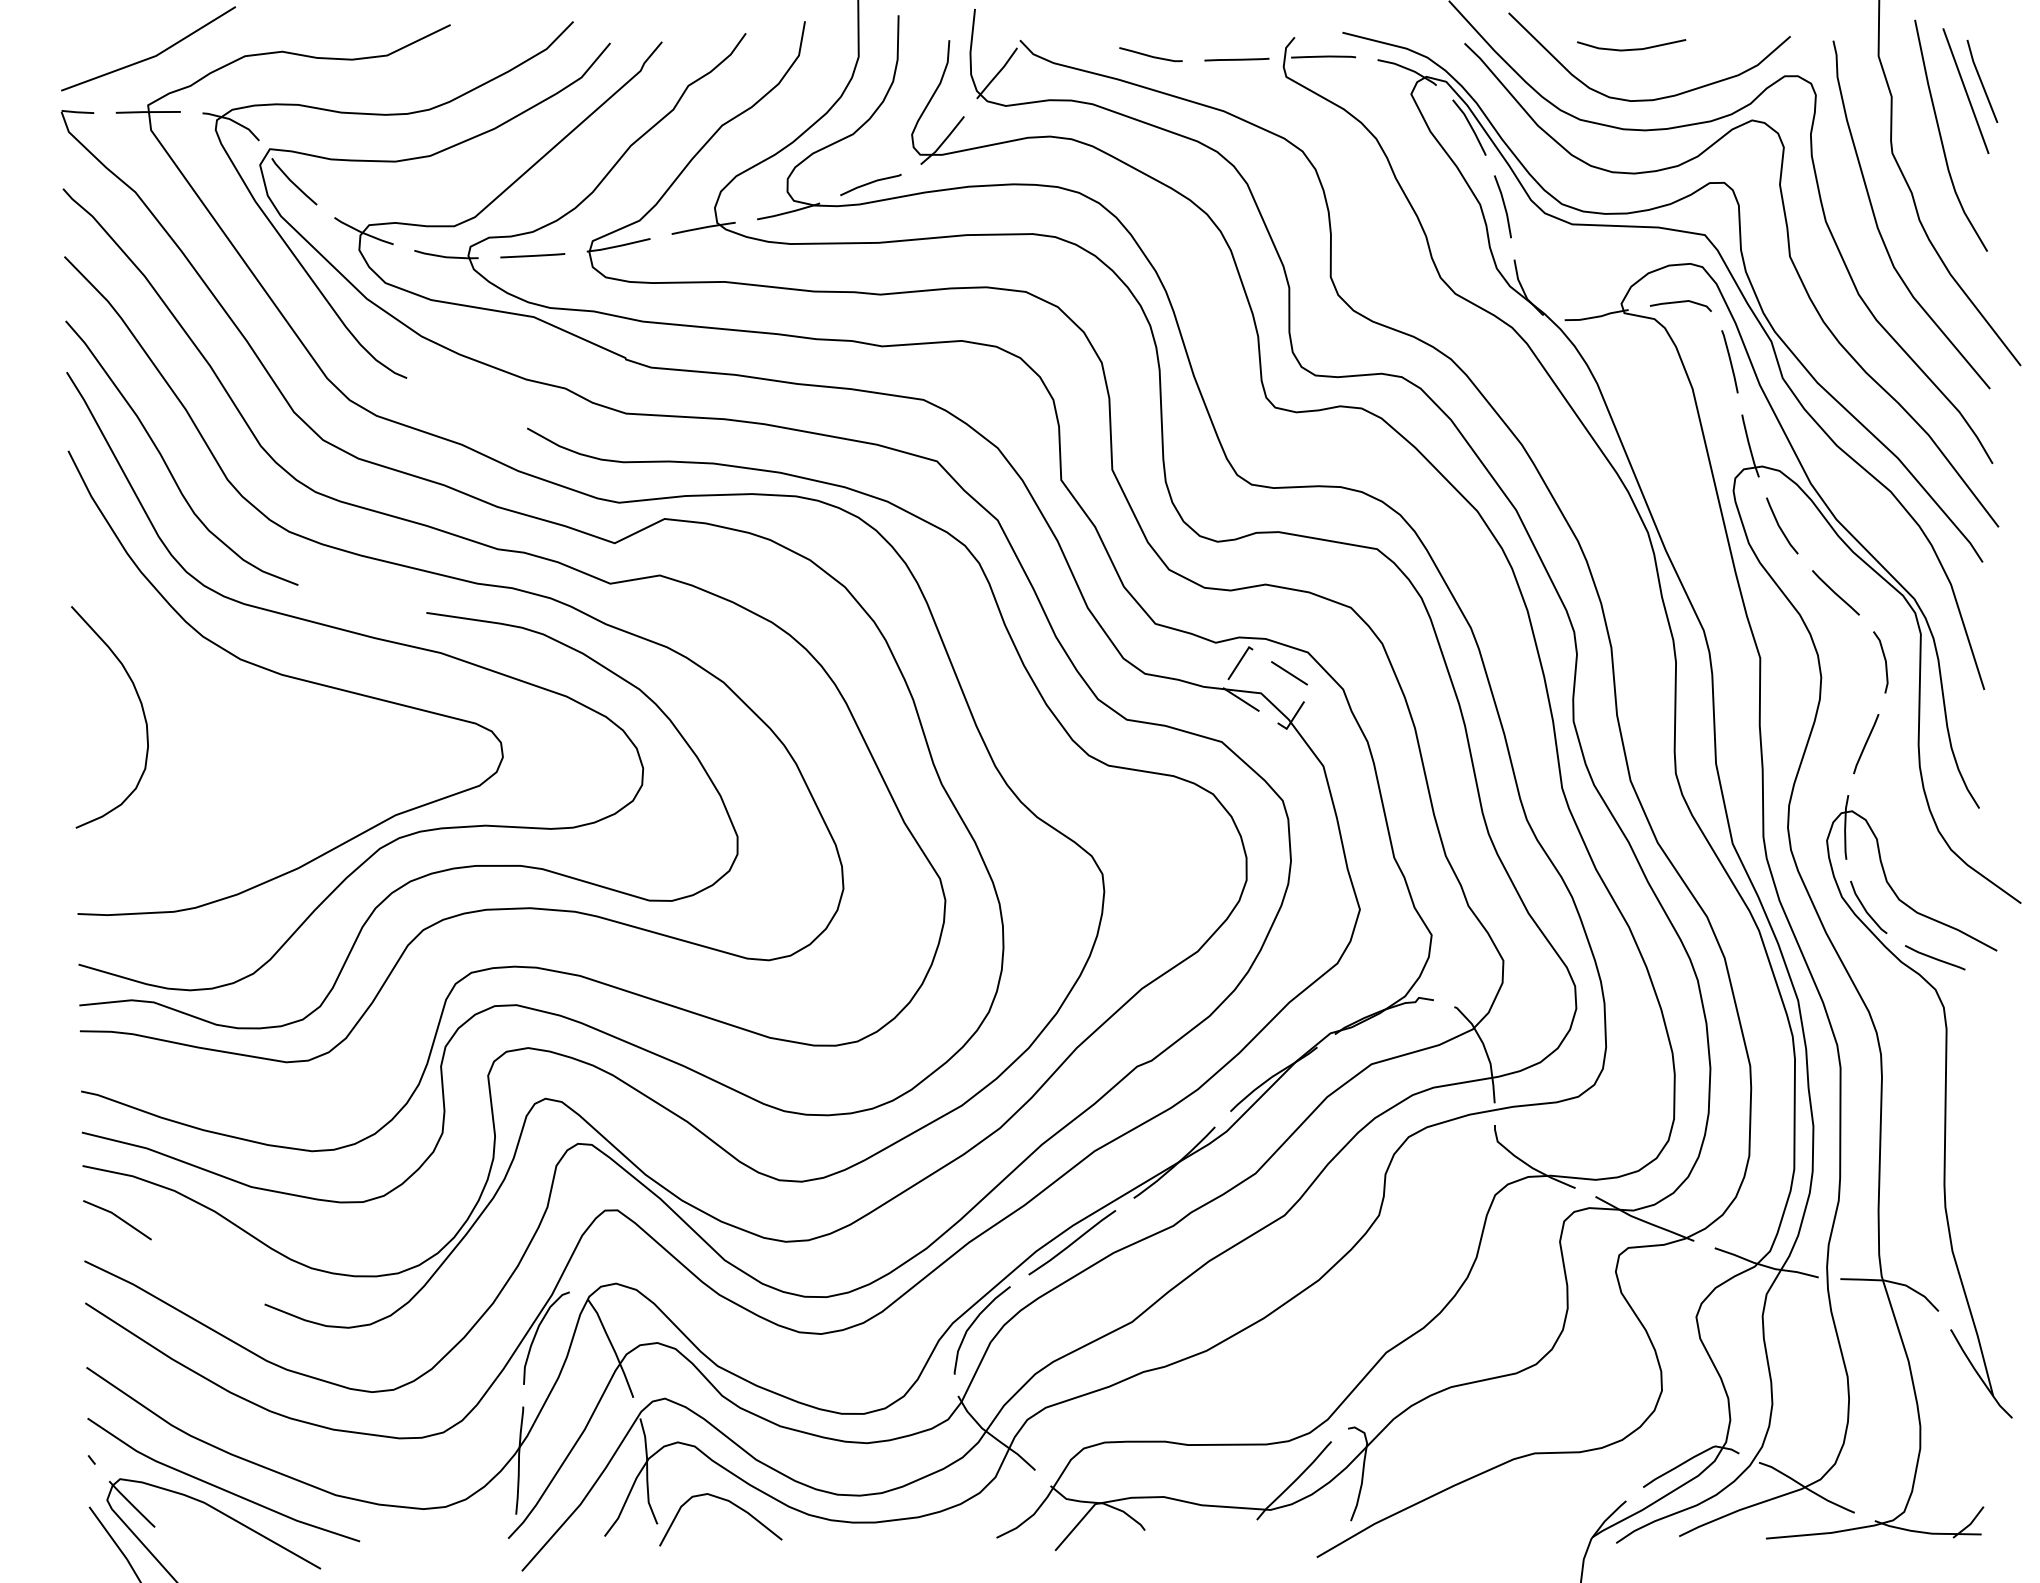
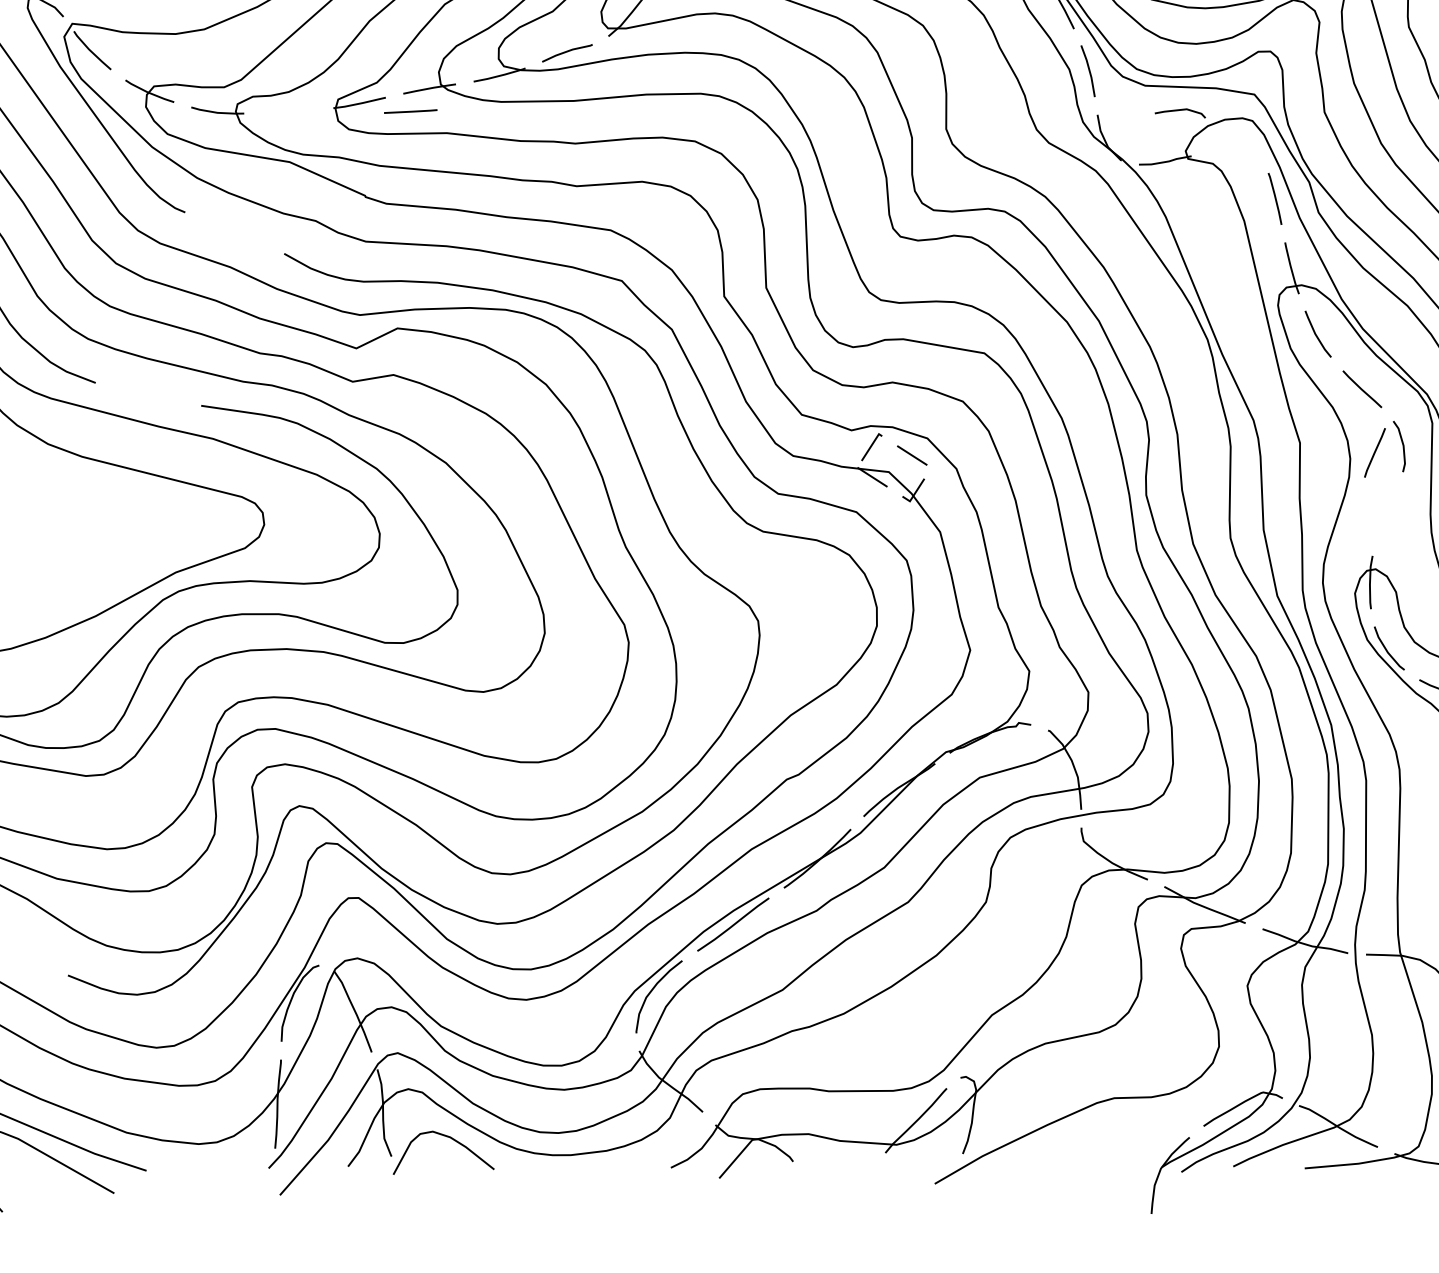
line: (532, 255) -> (410, 111), moved
line: (1680, 302) -> (1179, 110), moved
line: (1866, 744) -> (1375, 453), moved

